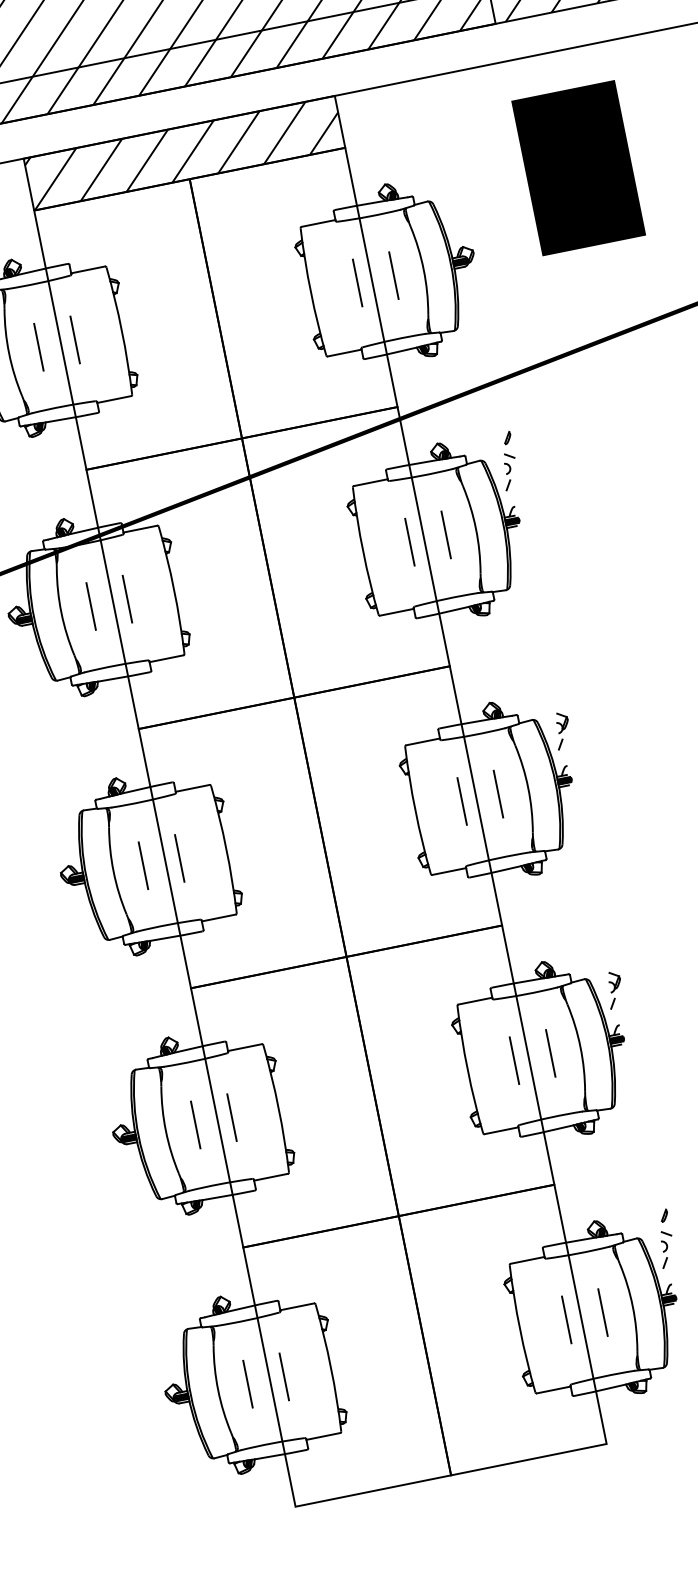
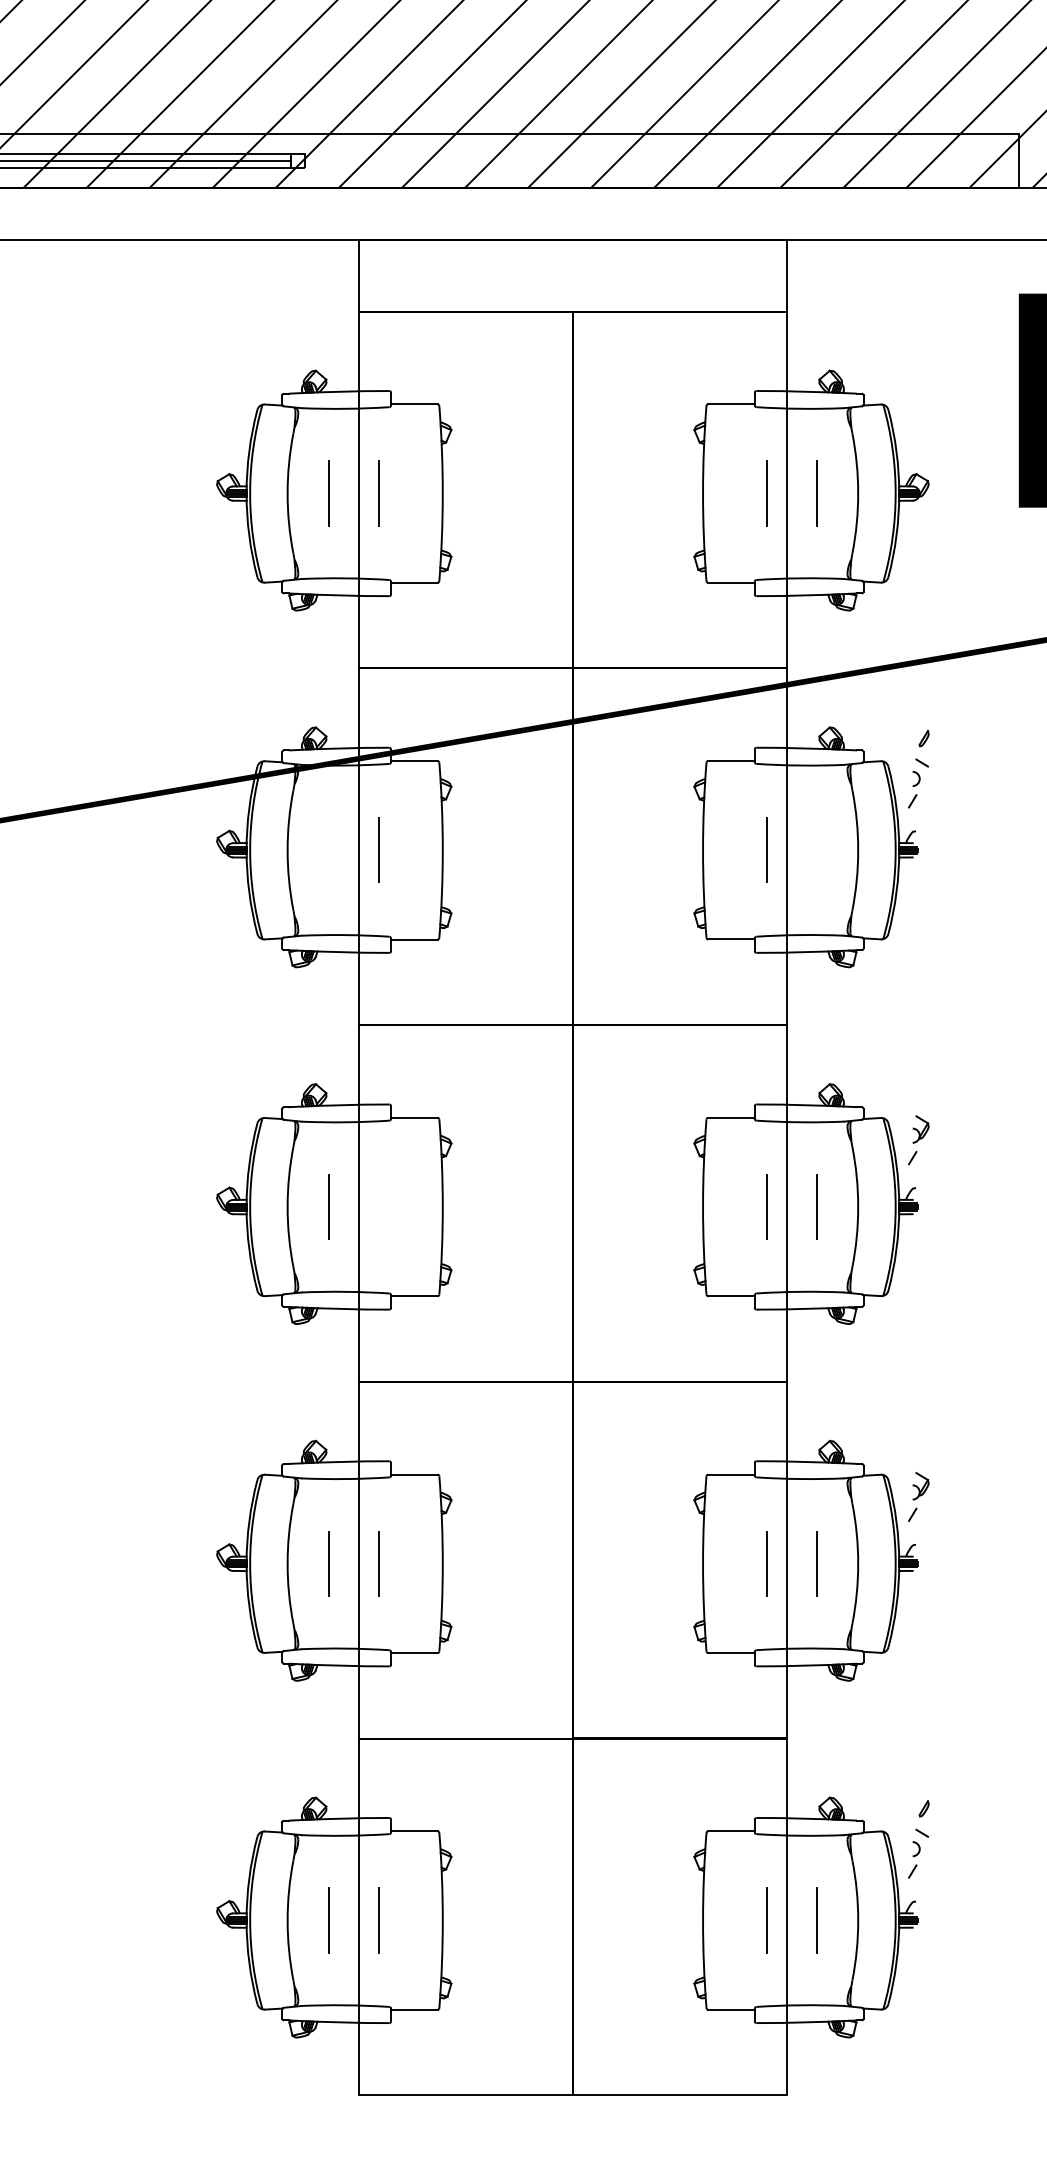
hatch: (184, 153) -> (572, 275), removed
line: (445, 534) -> (816, 849), removed
line: (91, 606) -> (328, 850), removed
line: (179, 858) -> (378, 1206), removed

